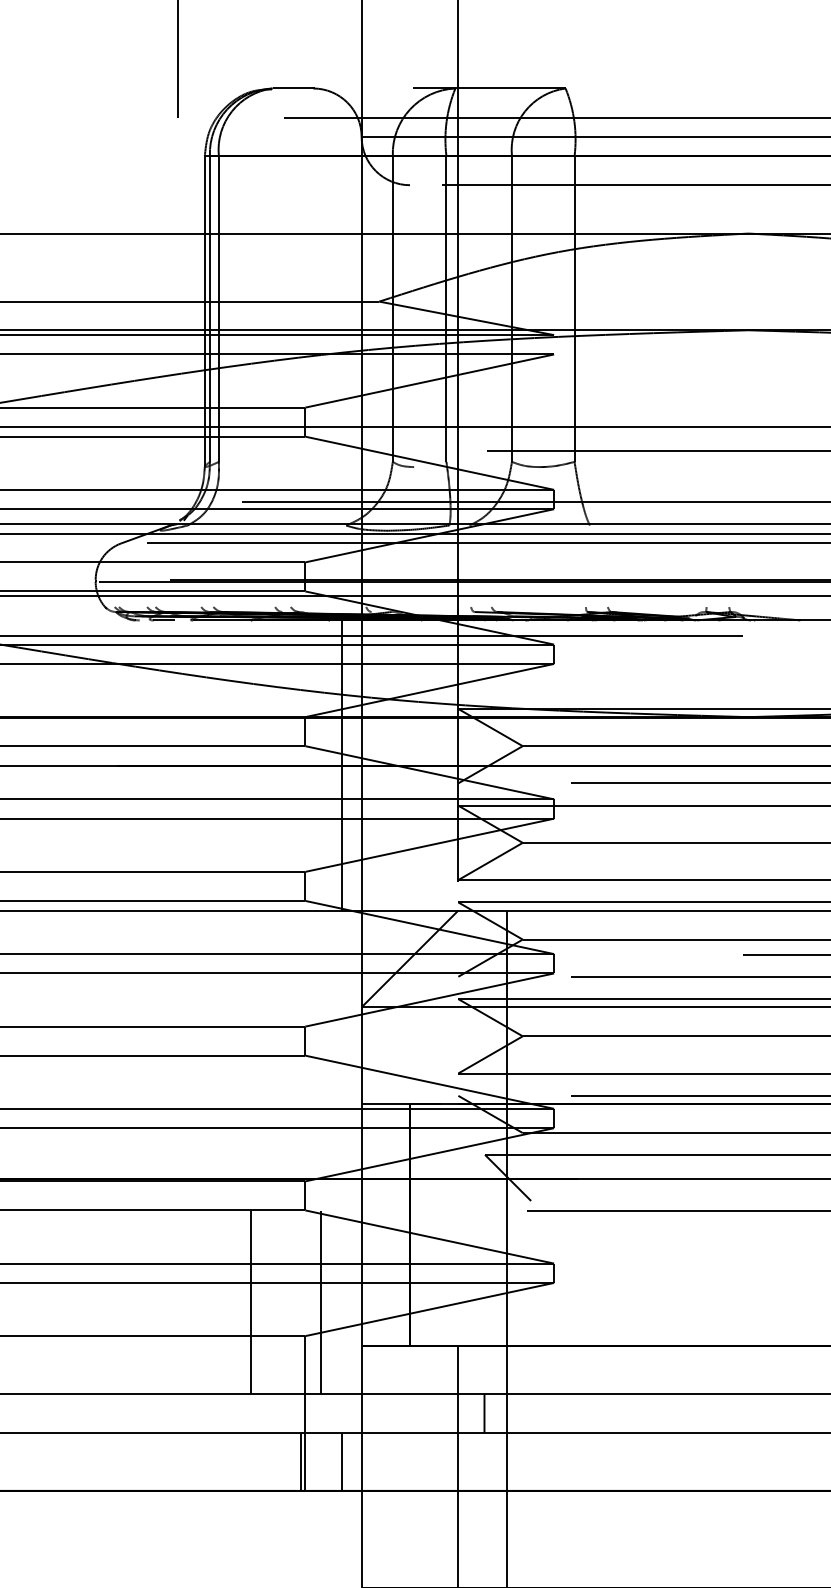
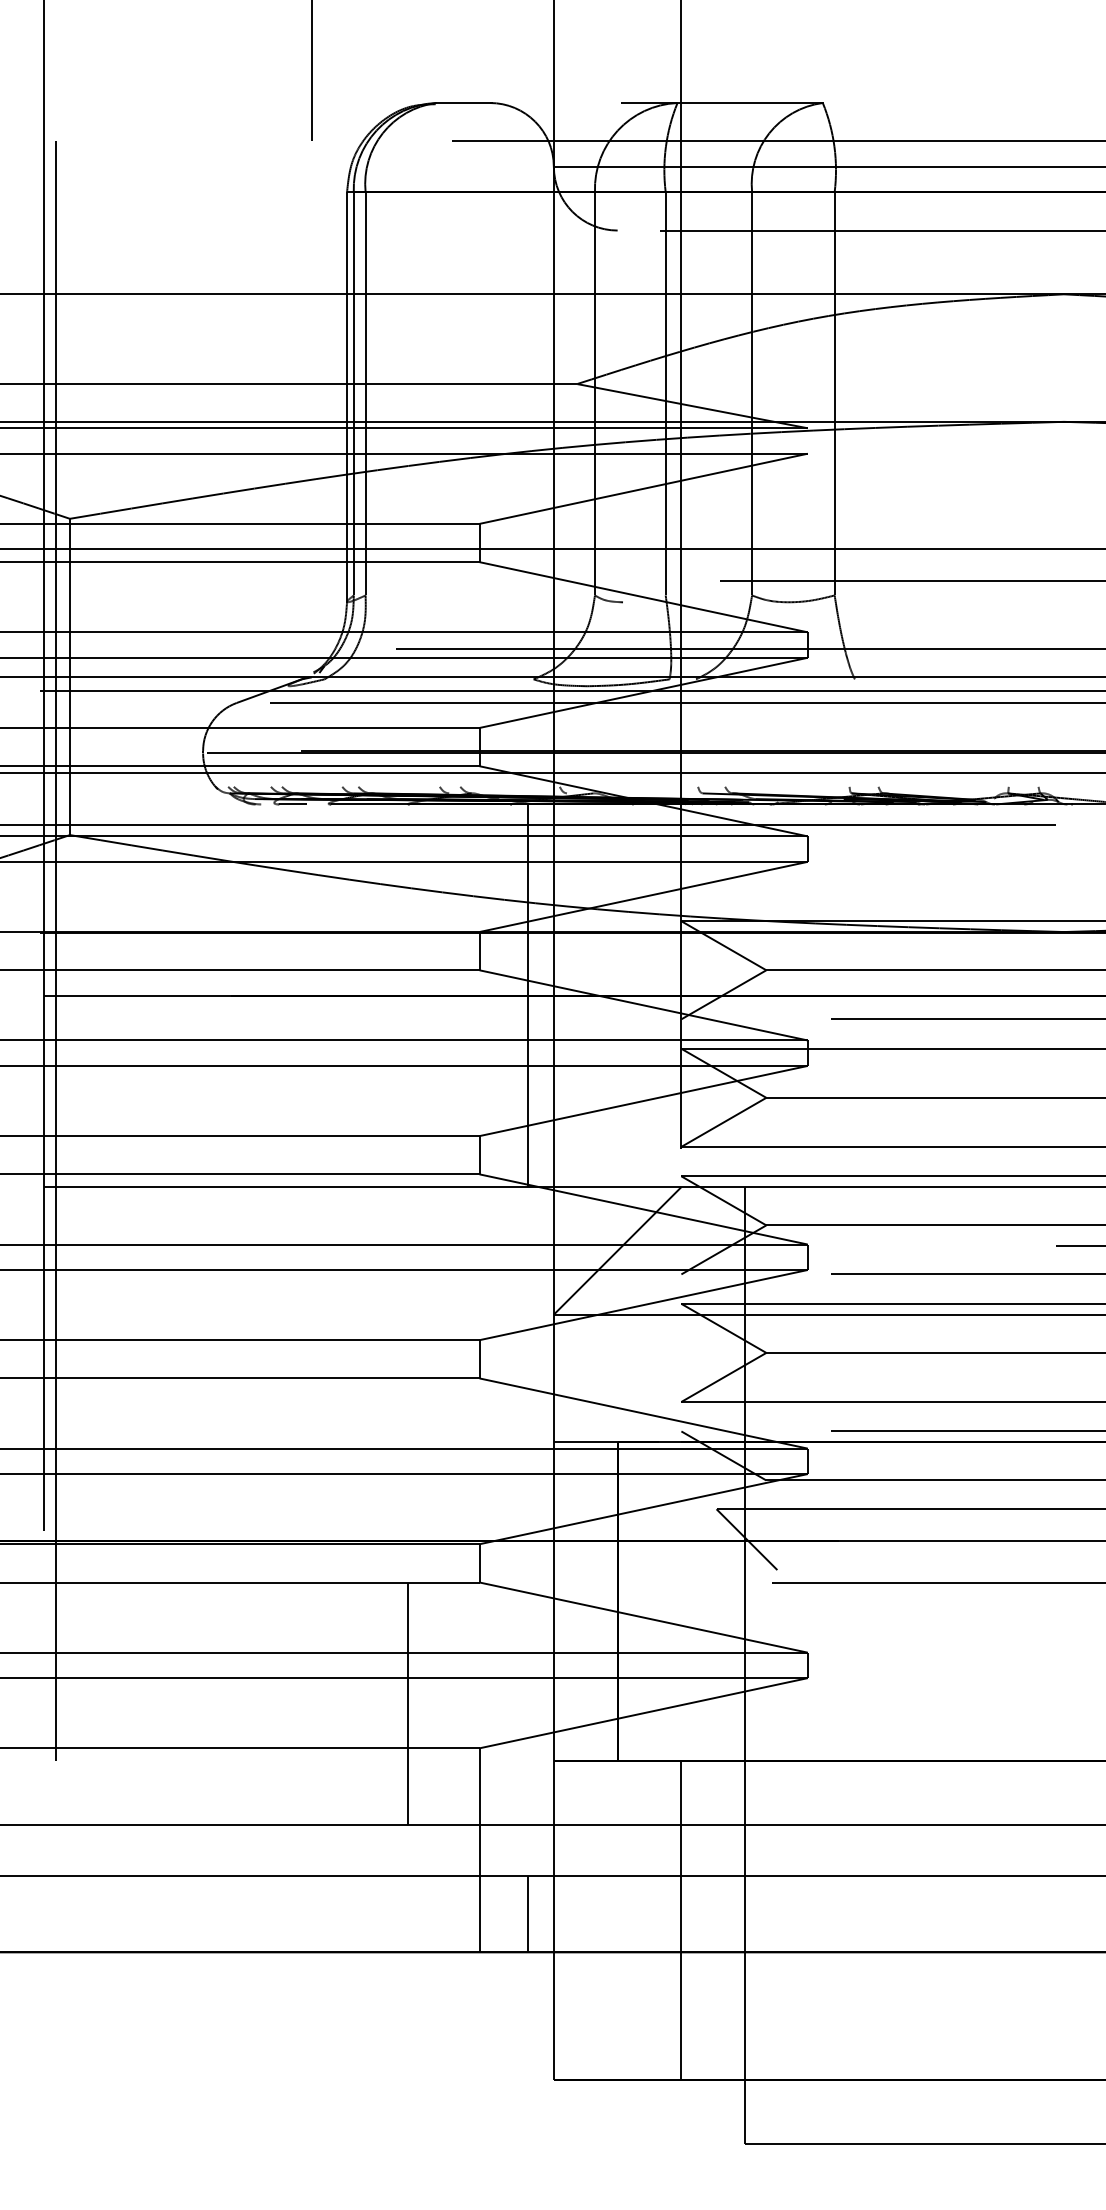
line: (321, 1302) -> (500, 1703), removed
line: (484, 1412) -> (715, 1849), removed
line: (300, 1461) -> (473, 1913), removed

